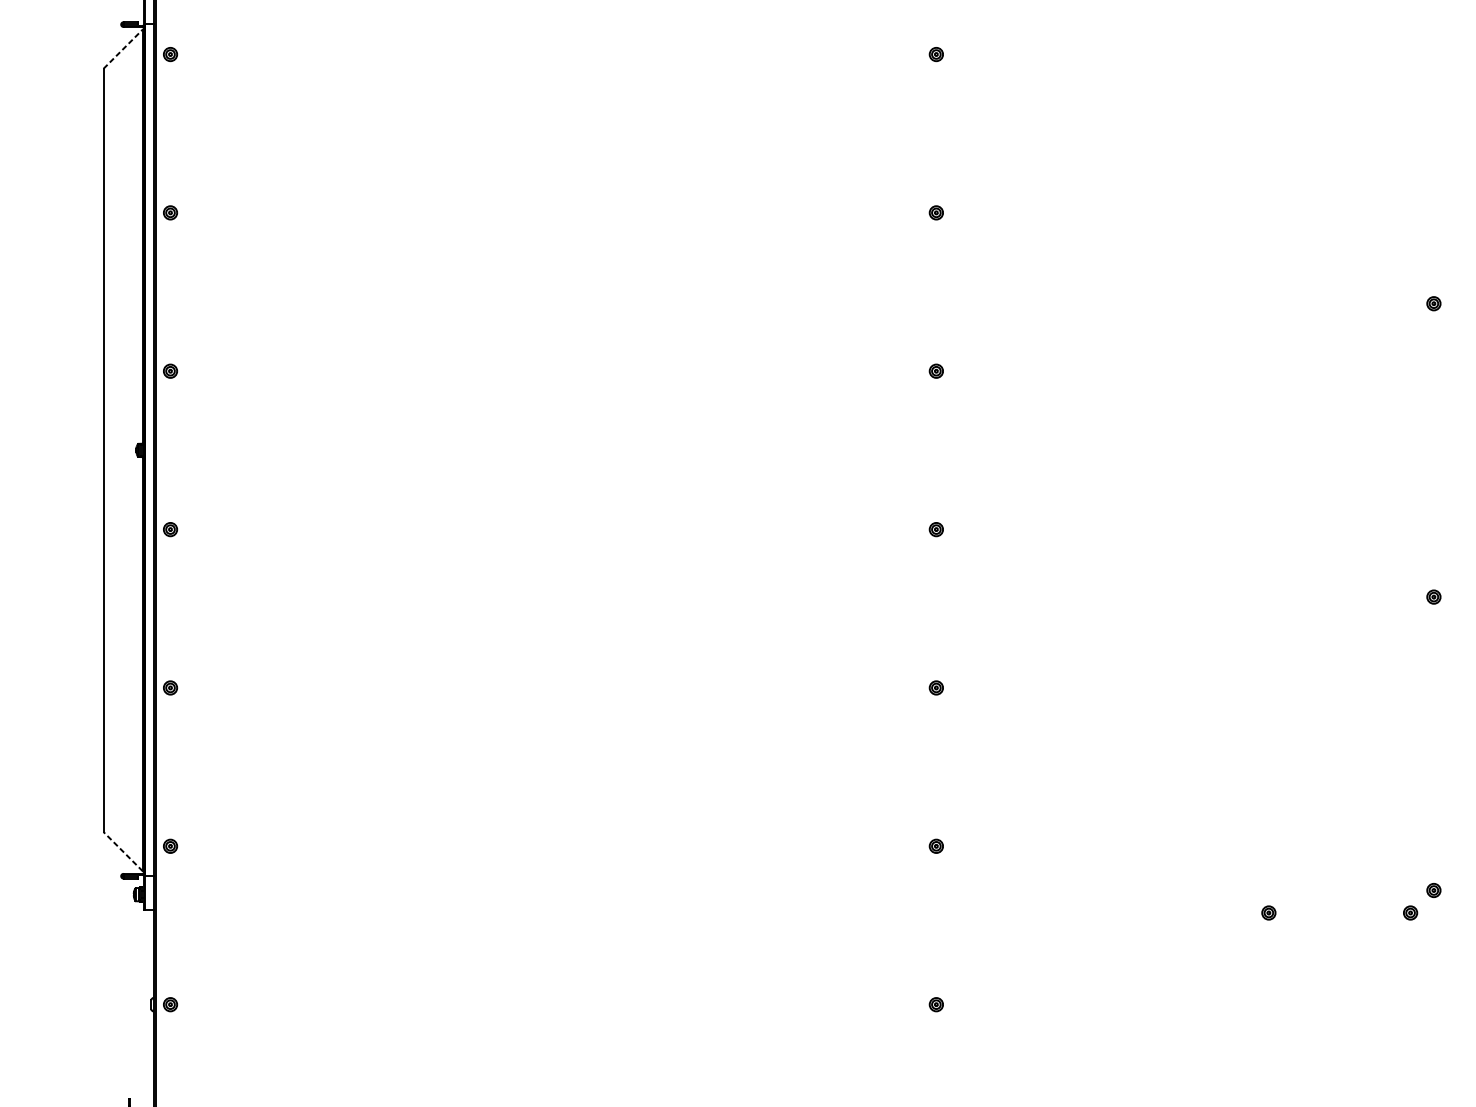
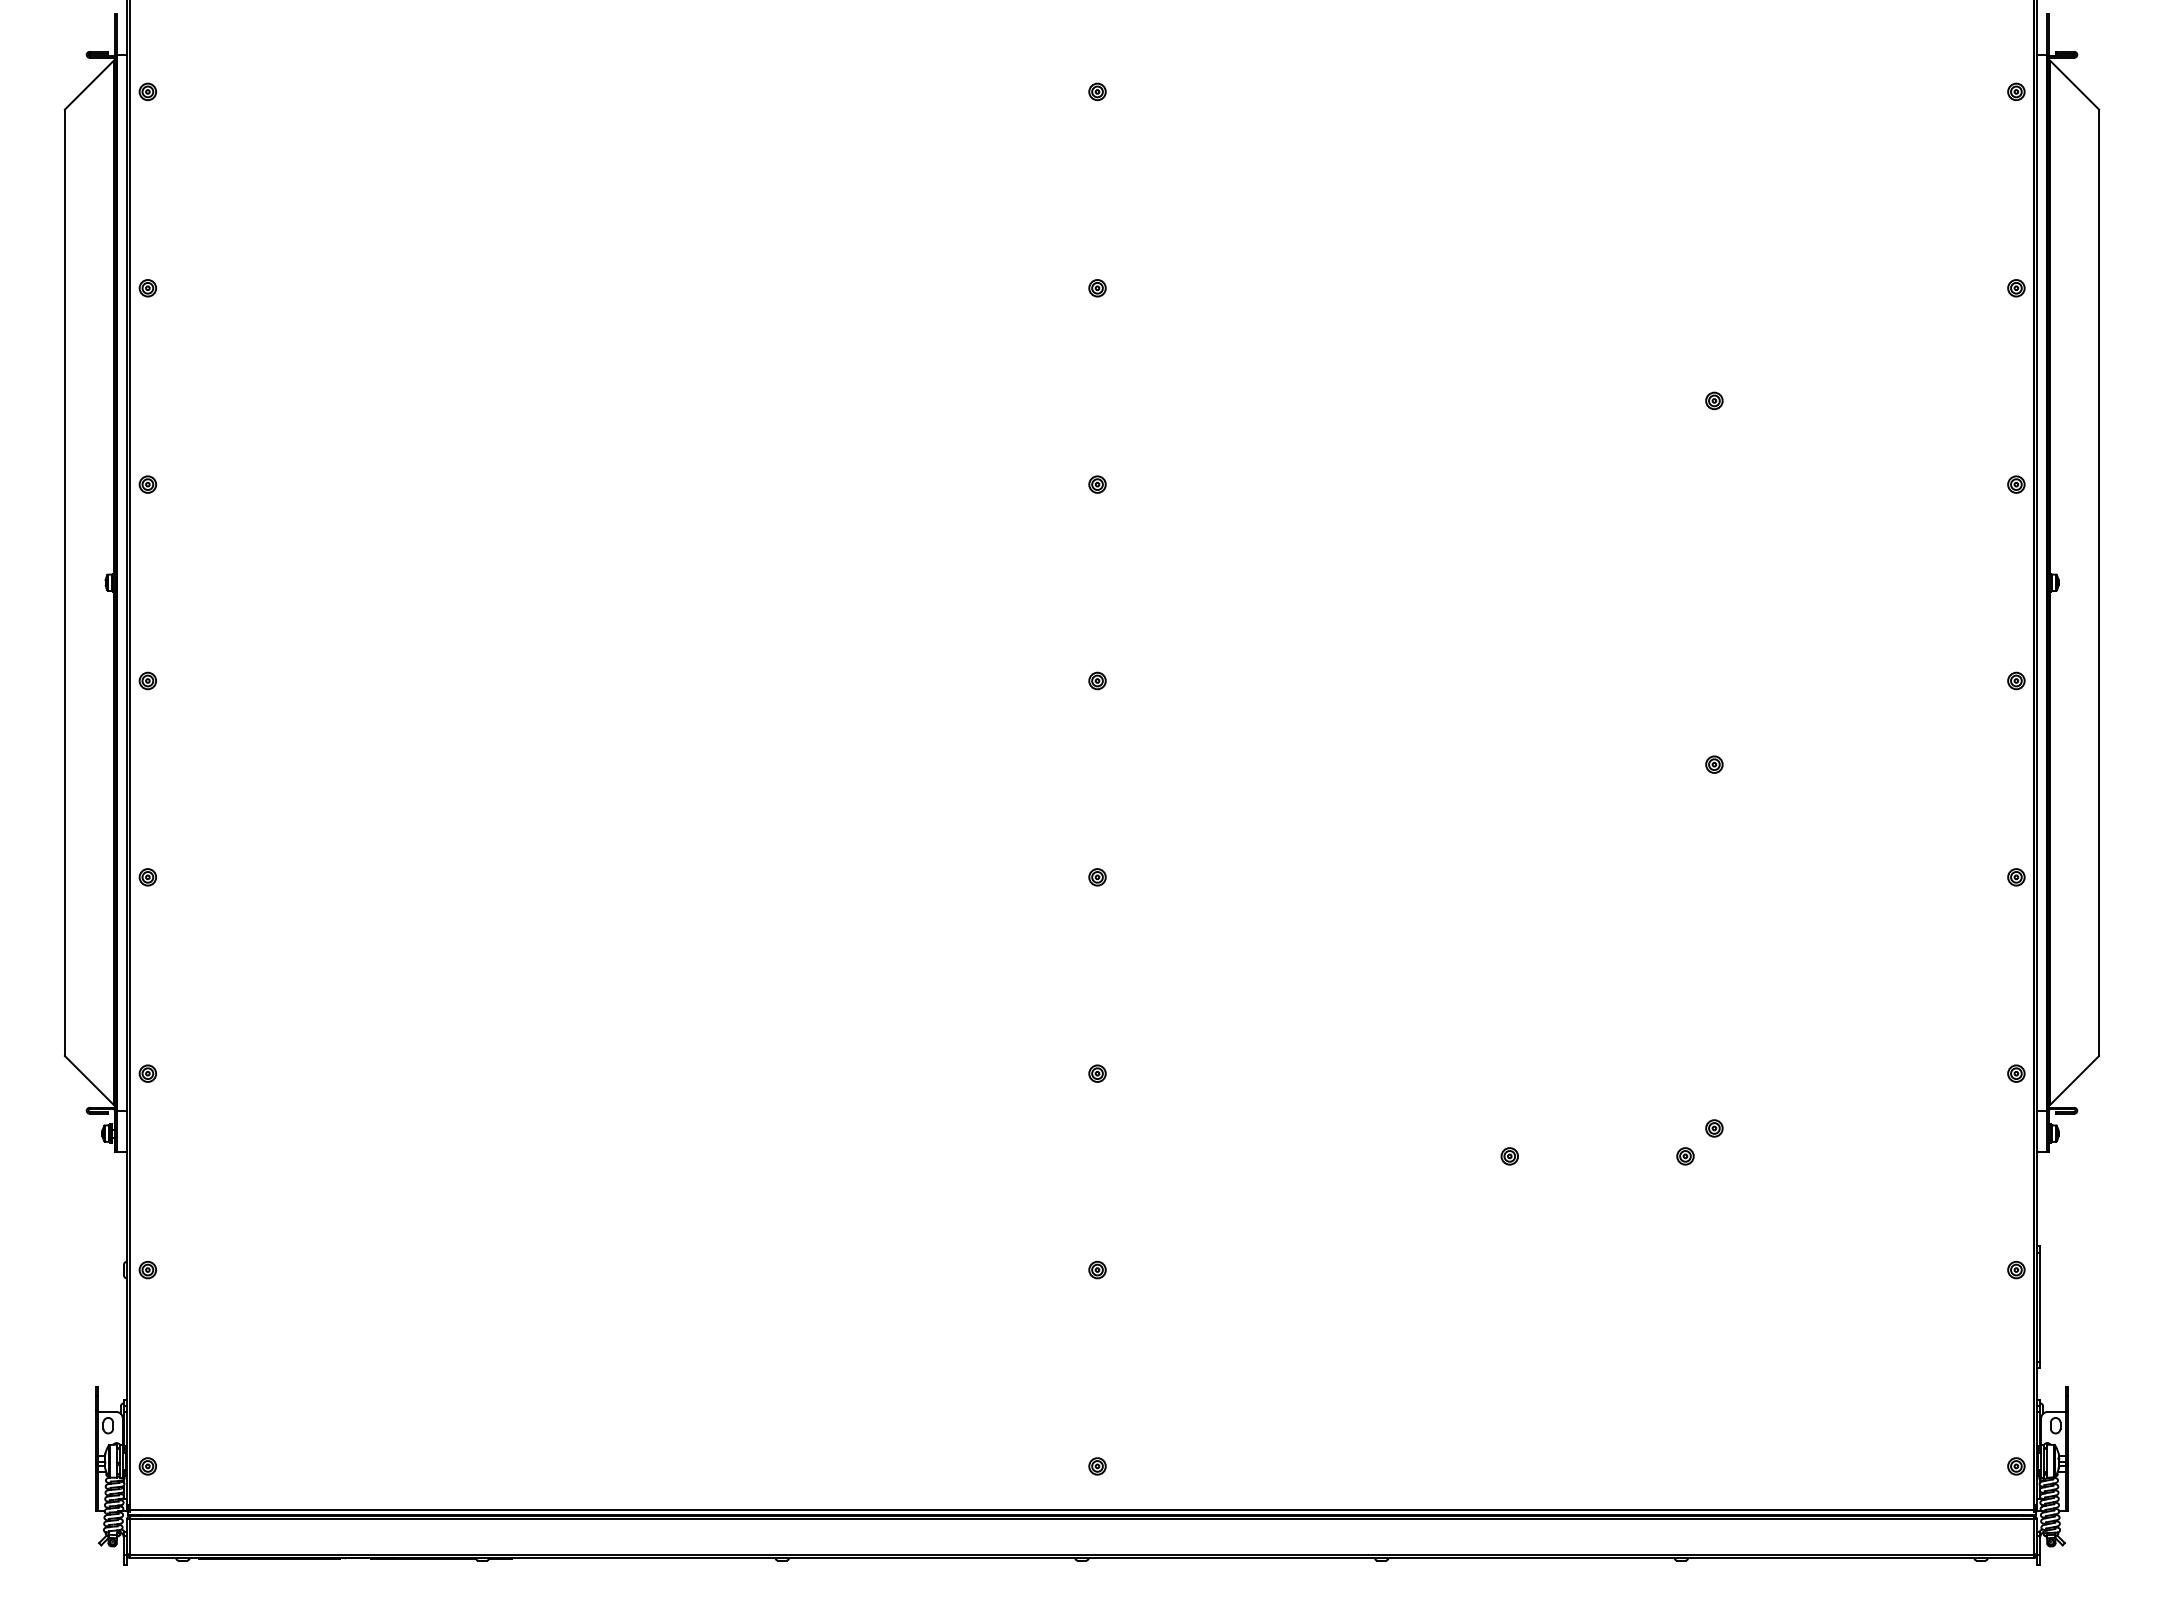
line: (123, 48) -> (89, 84), dashed -> solid
line: (122, 851) -> (88, 1080), dashed -> solid

